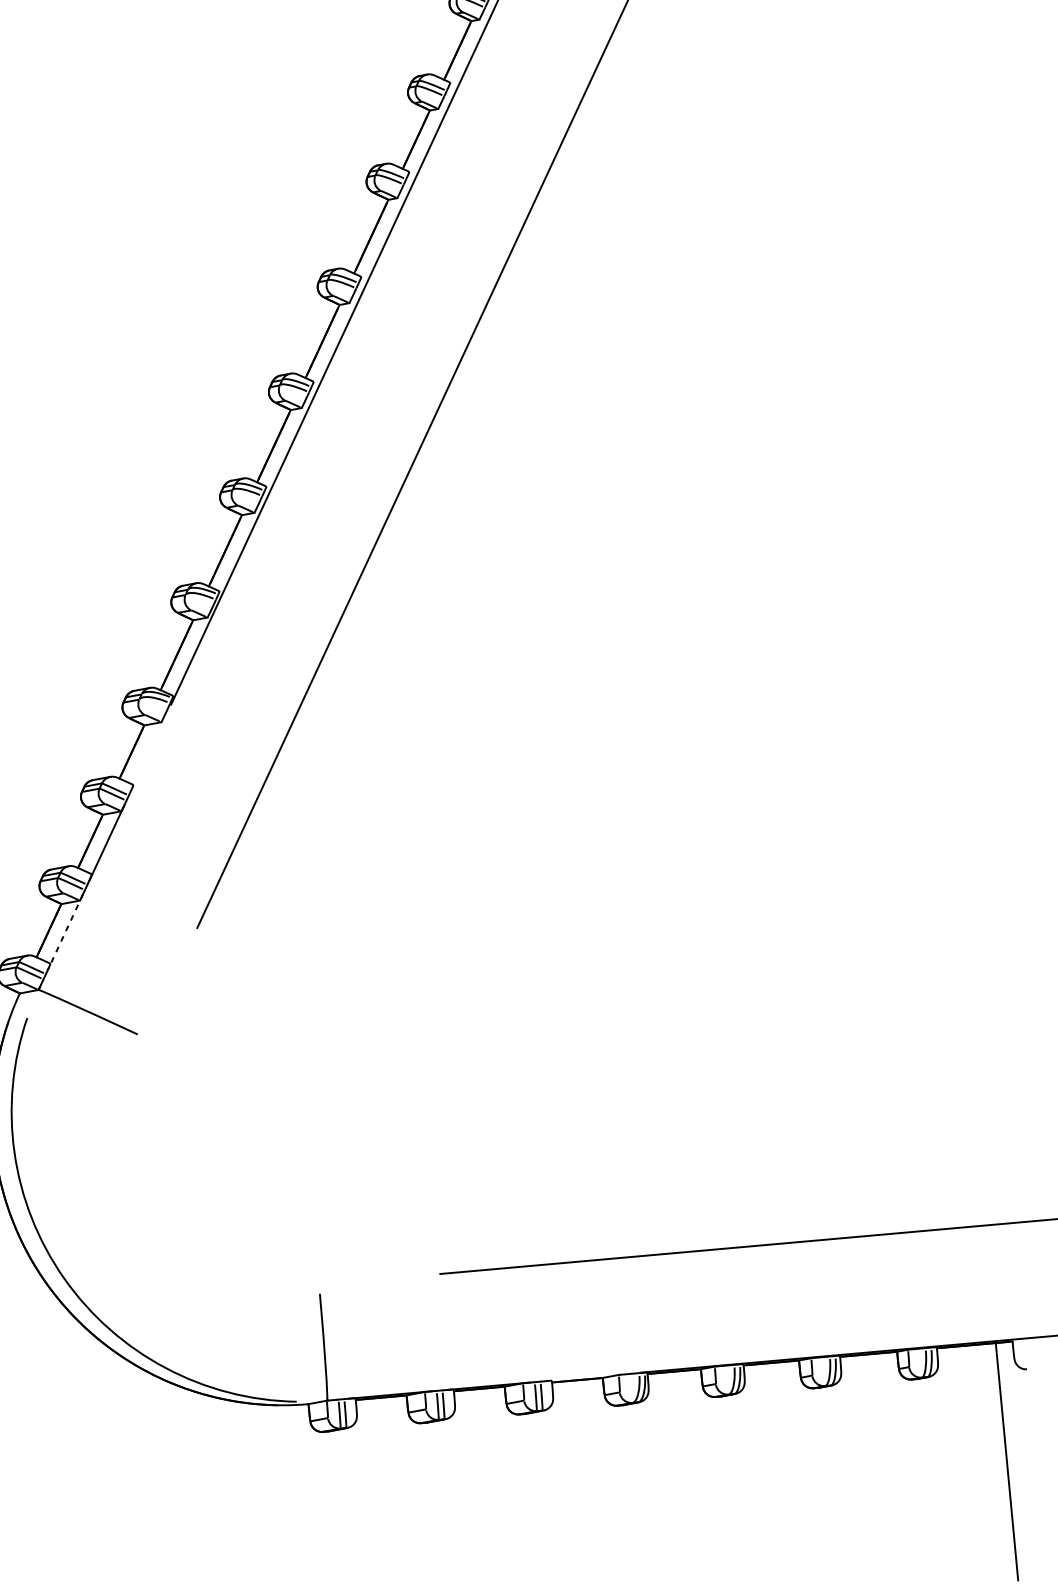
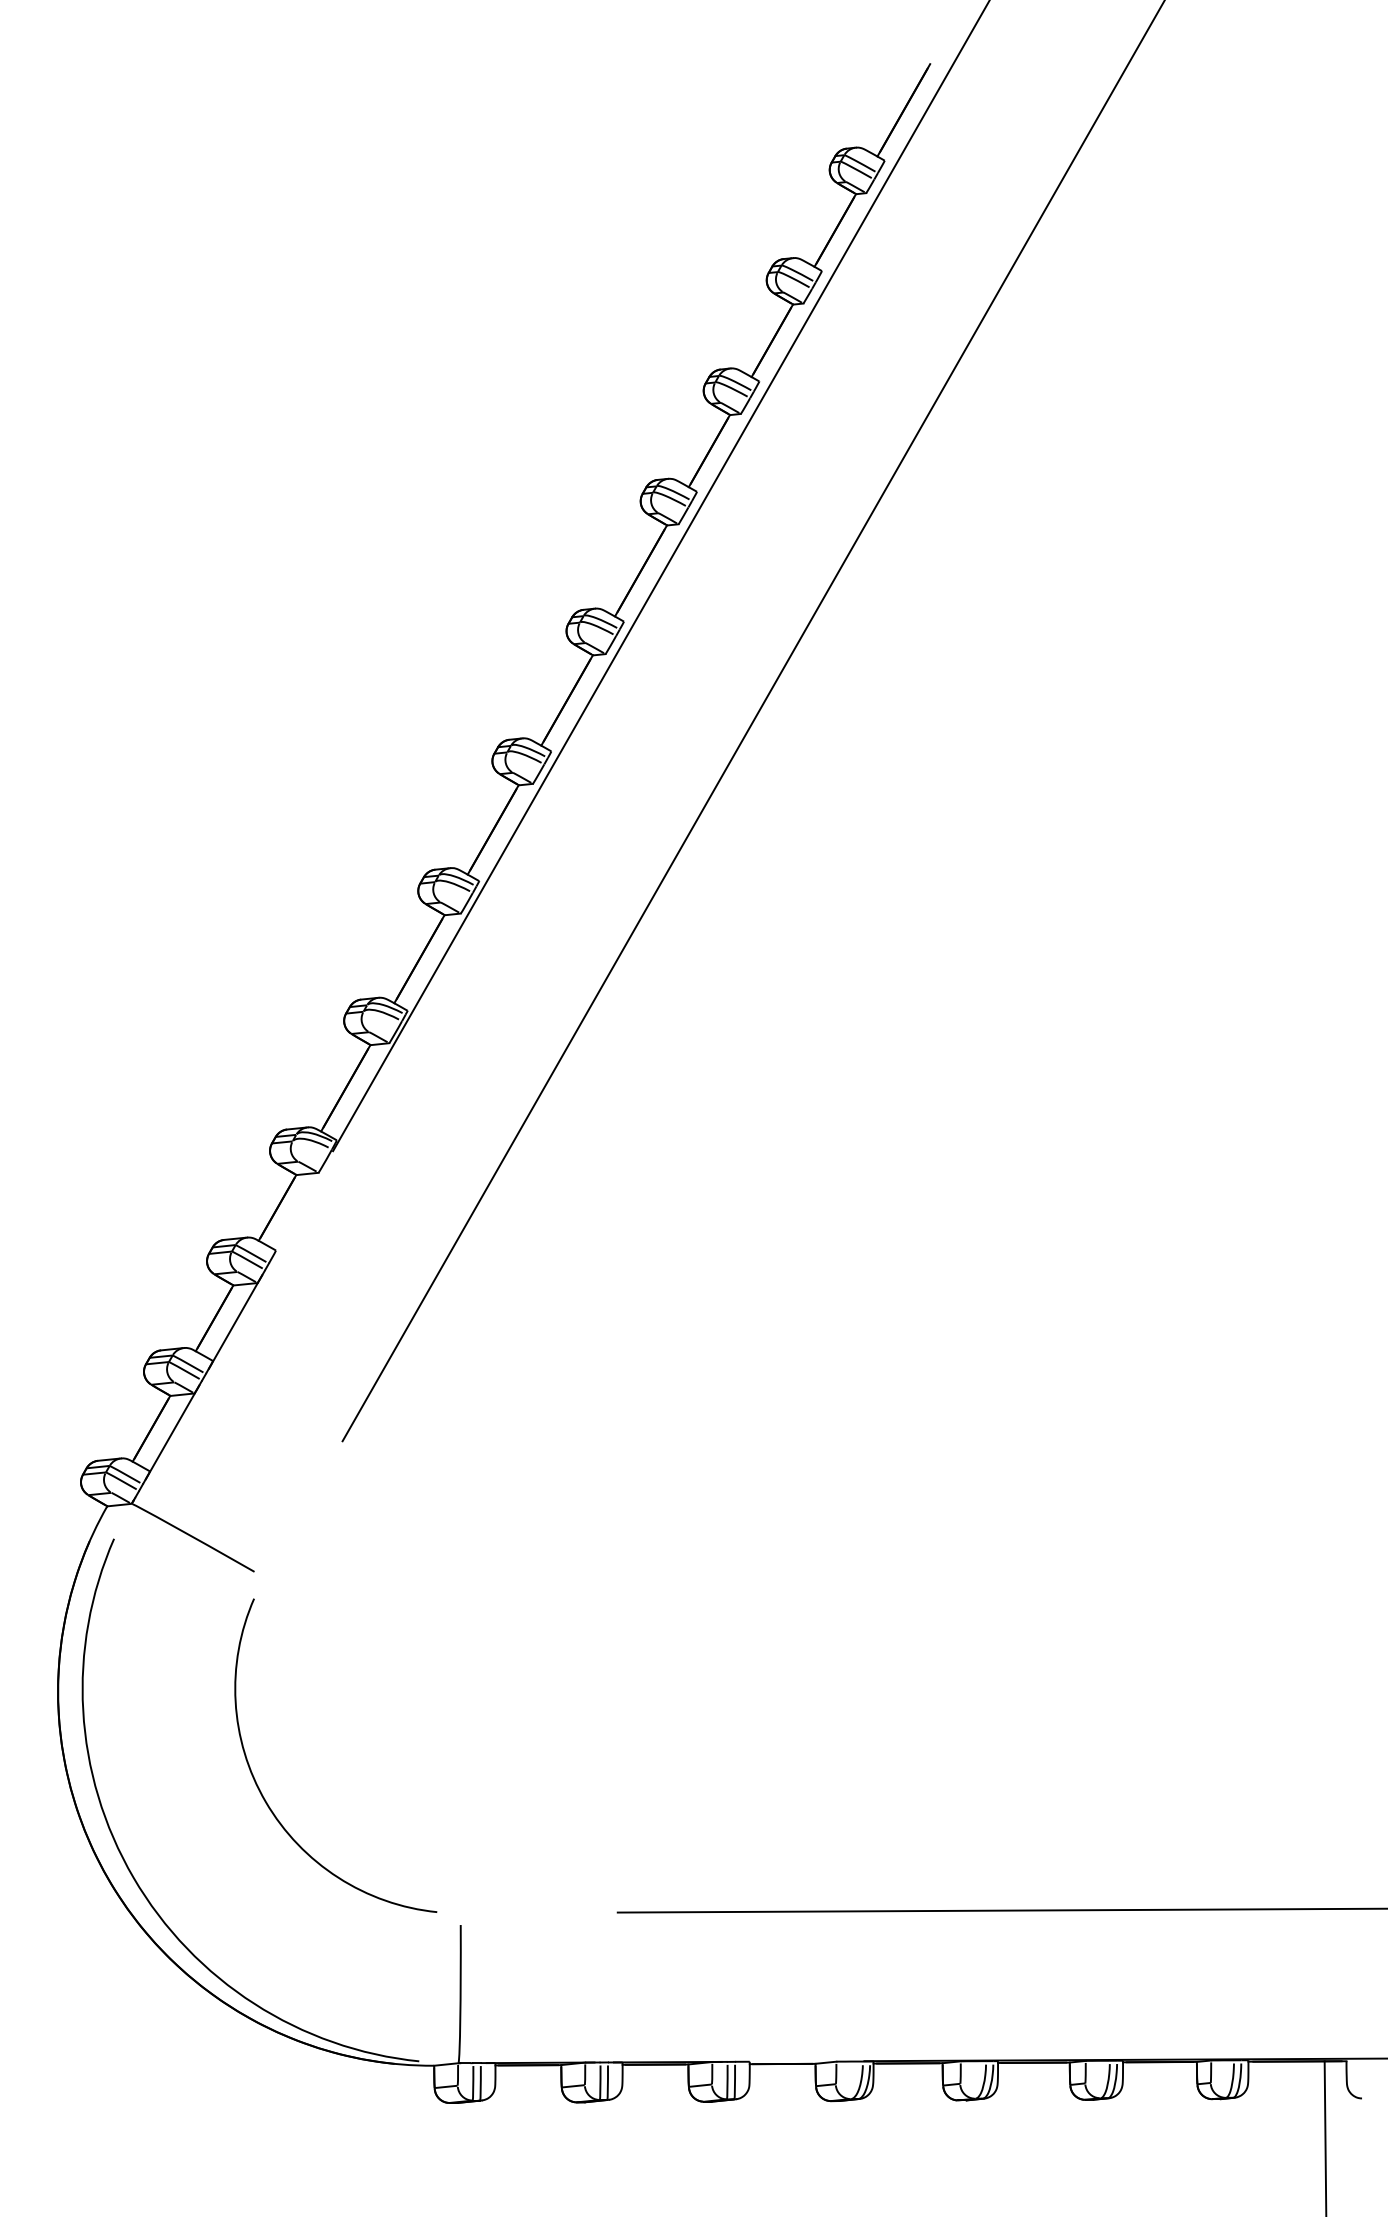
line: (65, 932) -> (172, 1432), dashed -> solid
curve: (157, 1203) -> (261, 1791), added

